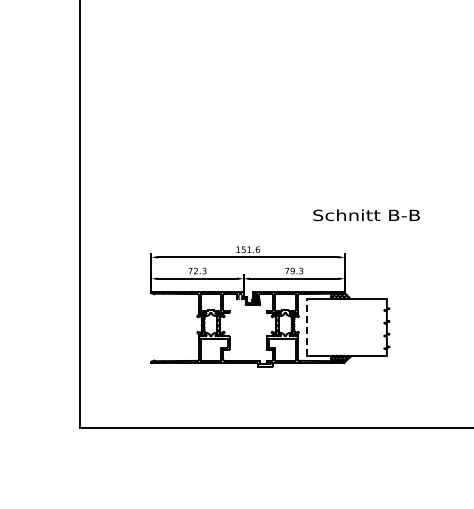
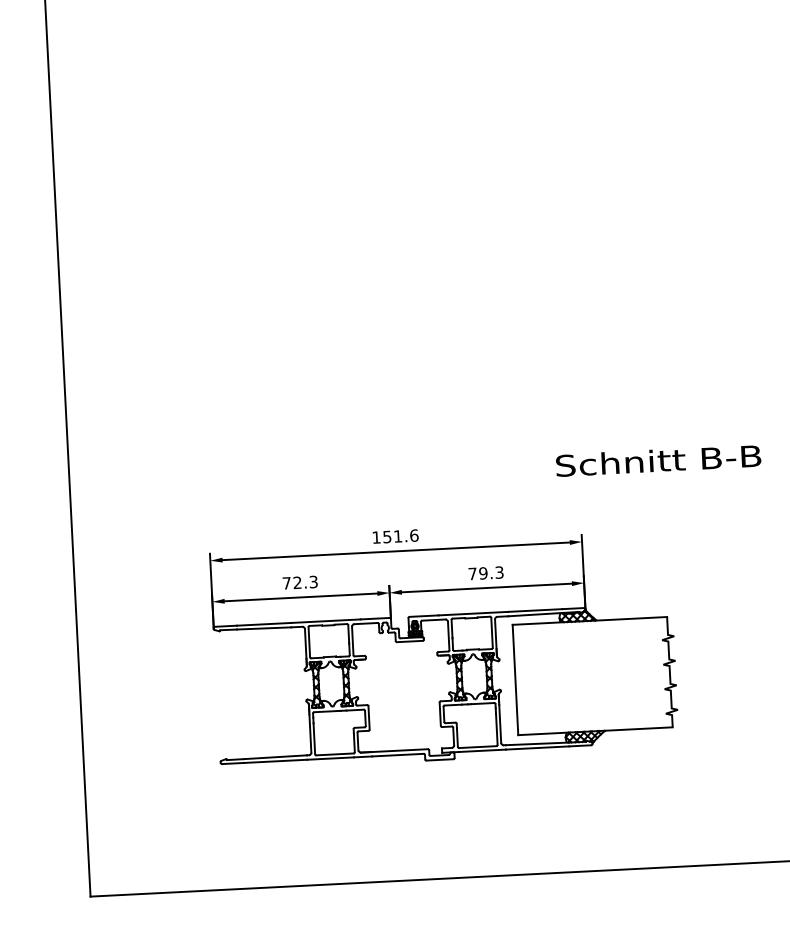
text: (366, 215) -> (658, 461), moved
line: (306, 327) -> (515, 680), dashed -> solid

